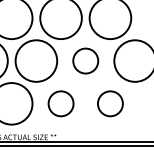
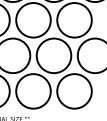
circle: (85, 60) -> (53, 55), size x1.67
circle: (60, 103) -> (33, 91), size x1.67
circle: (110, 103) -> (74, 91), size x1.67

